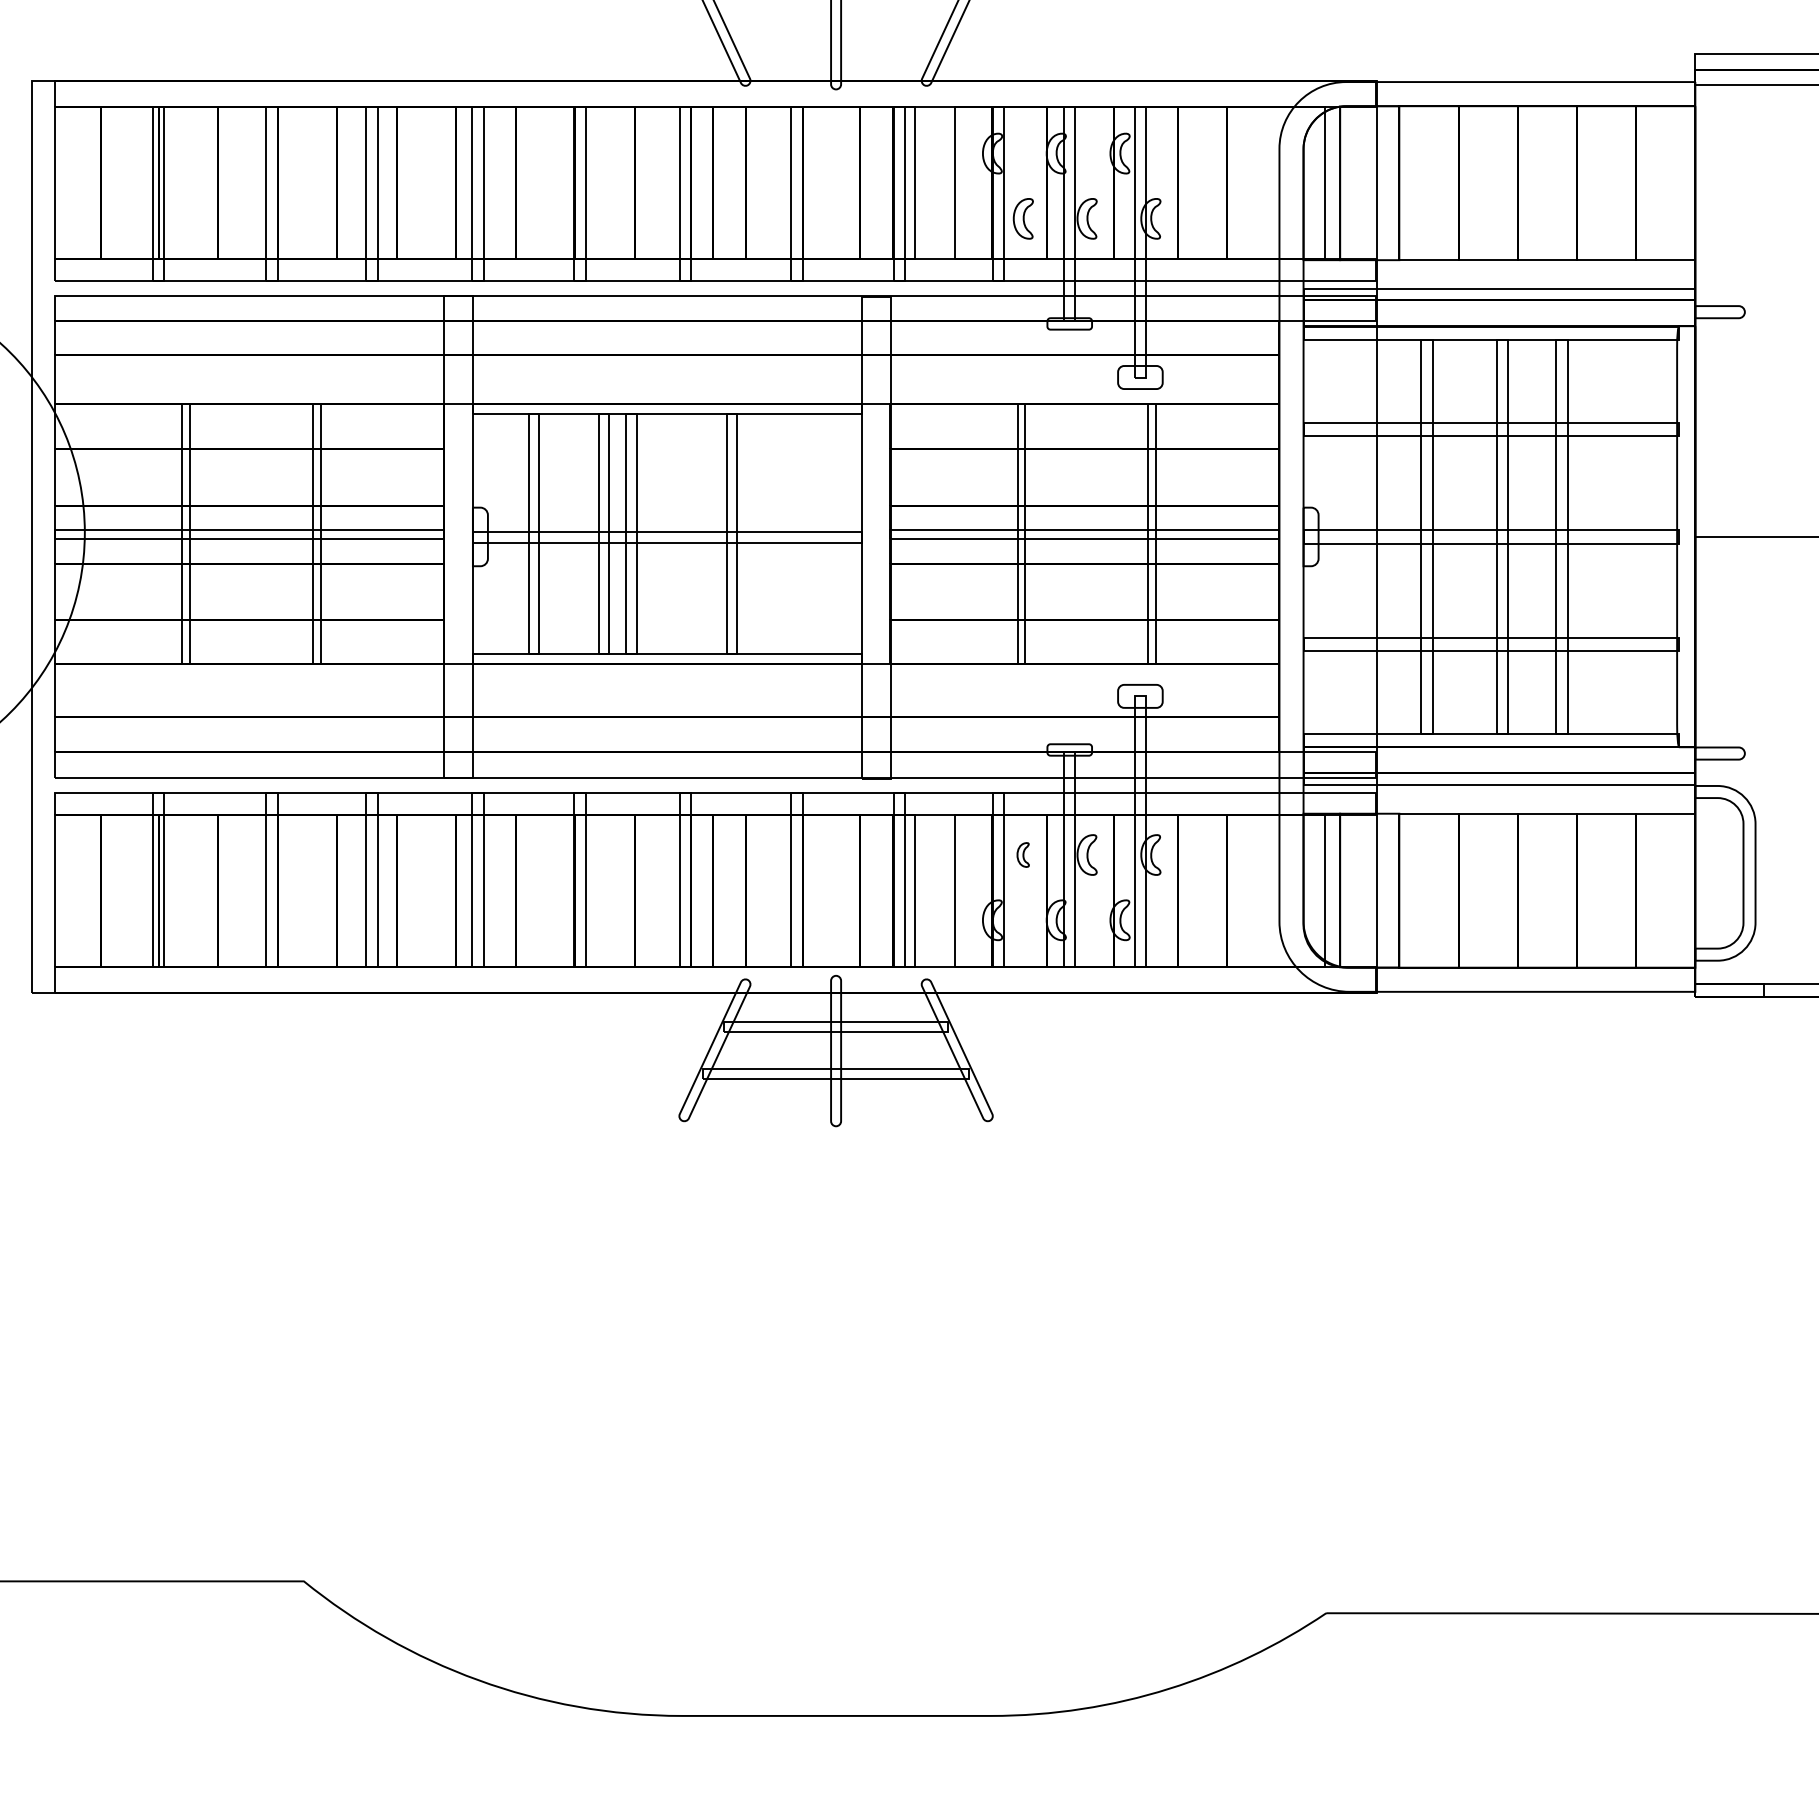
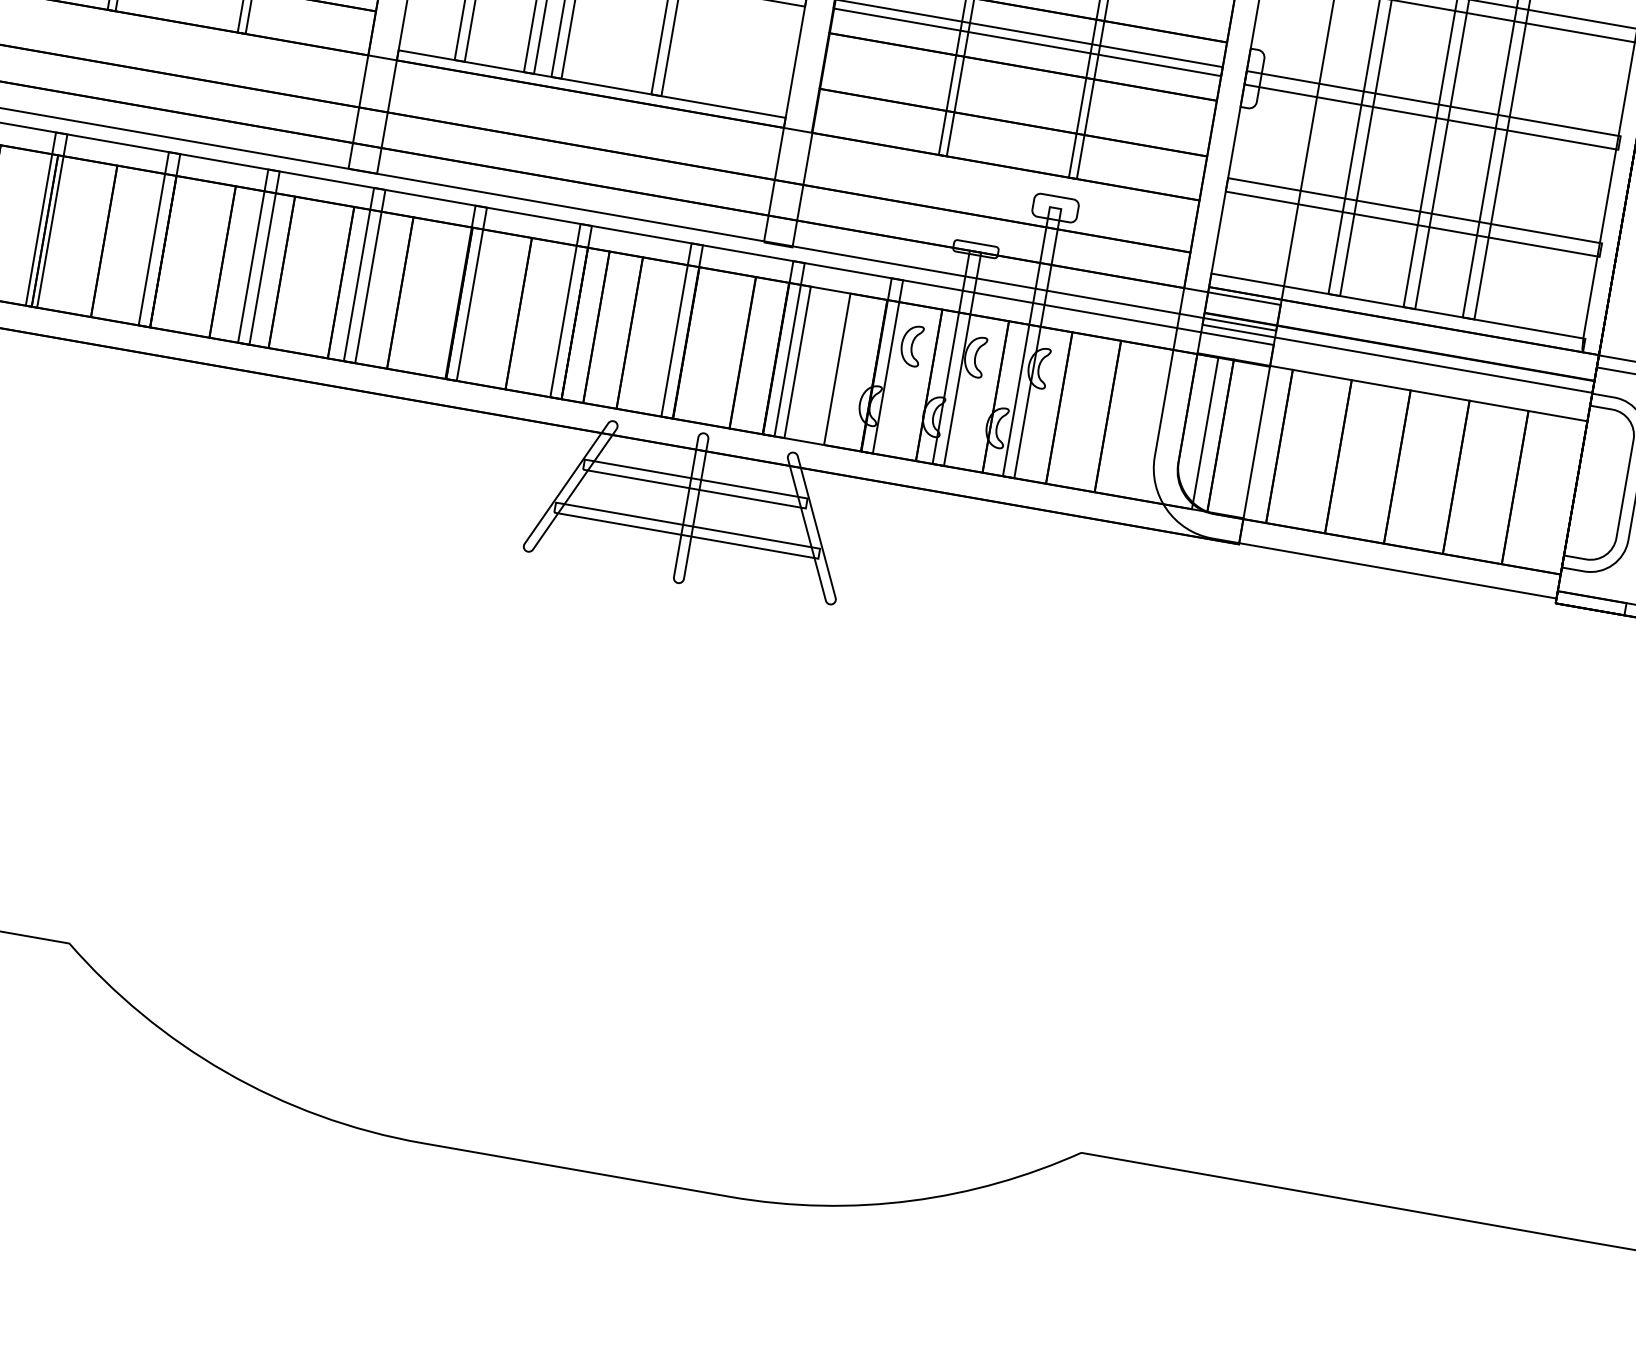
part: (1022, 854) -> (910, 345), size x1.67

